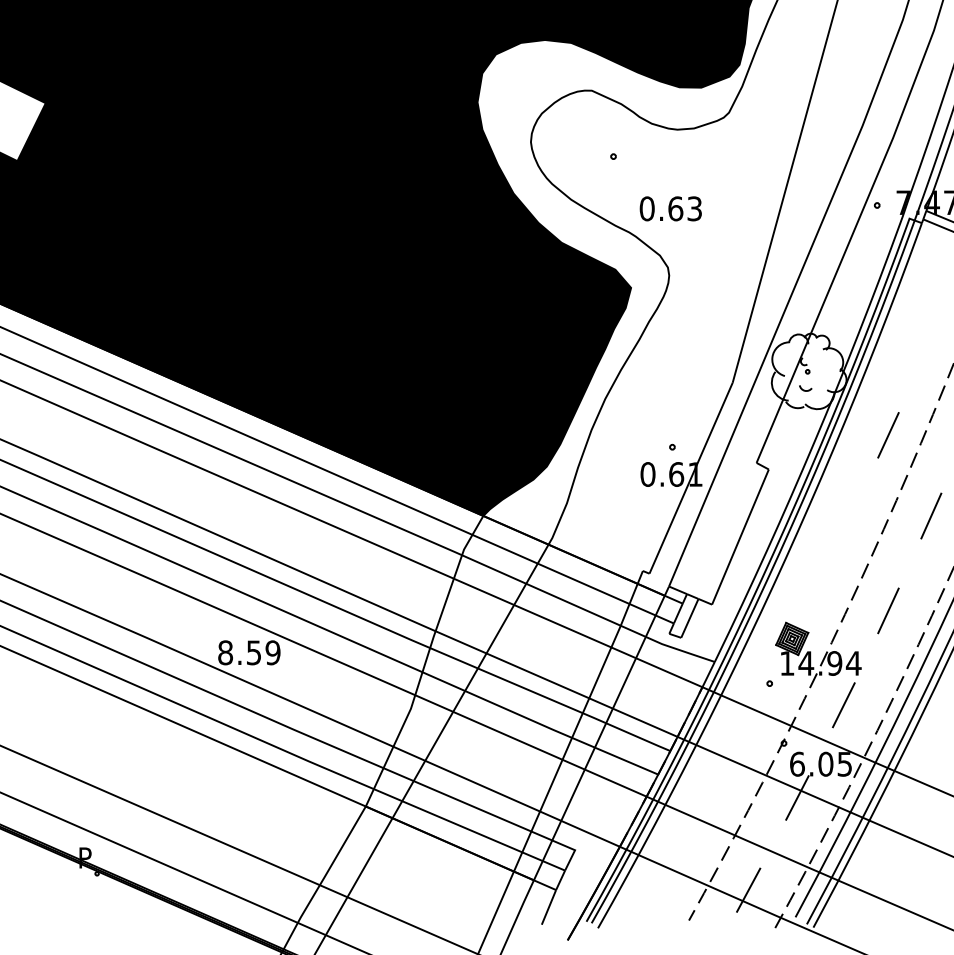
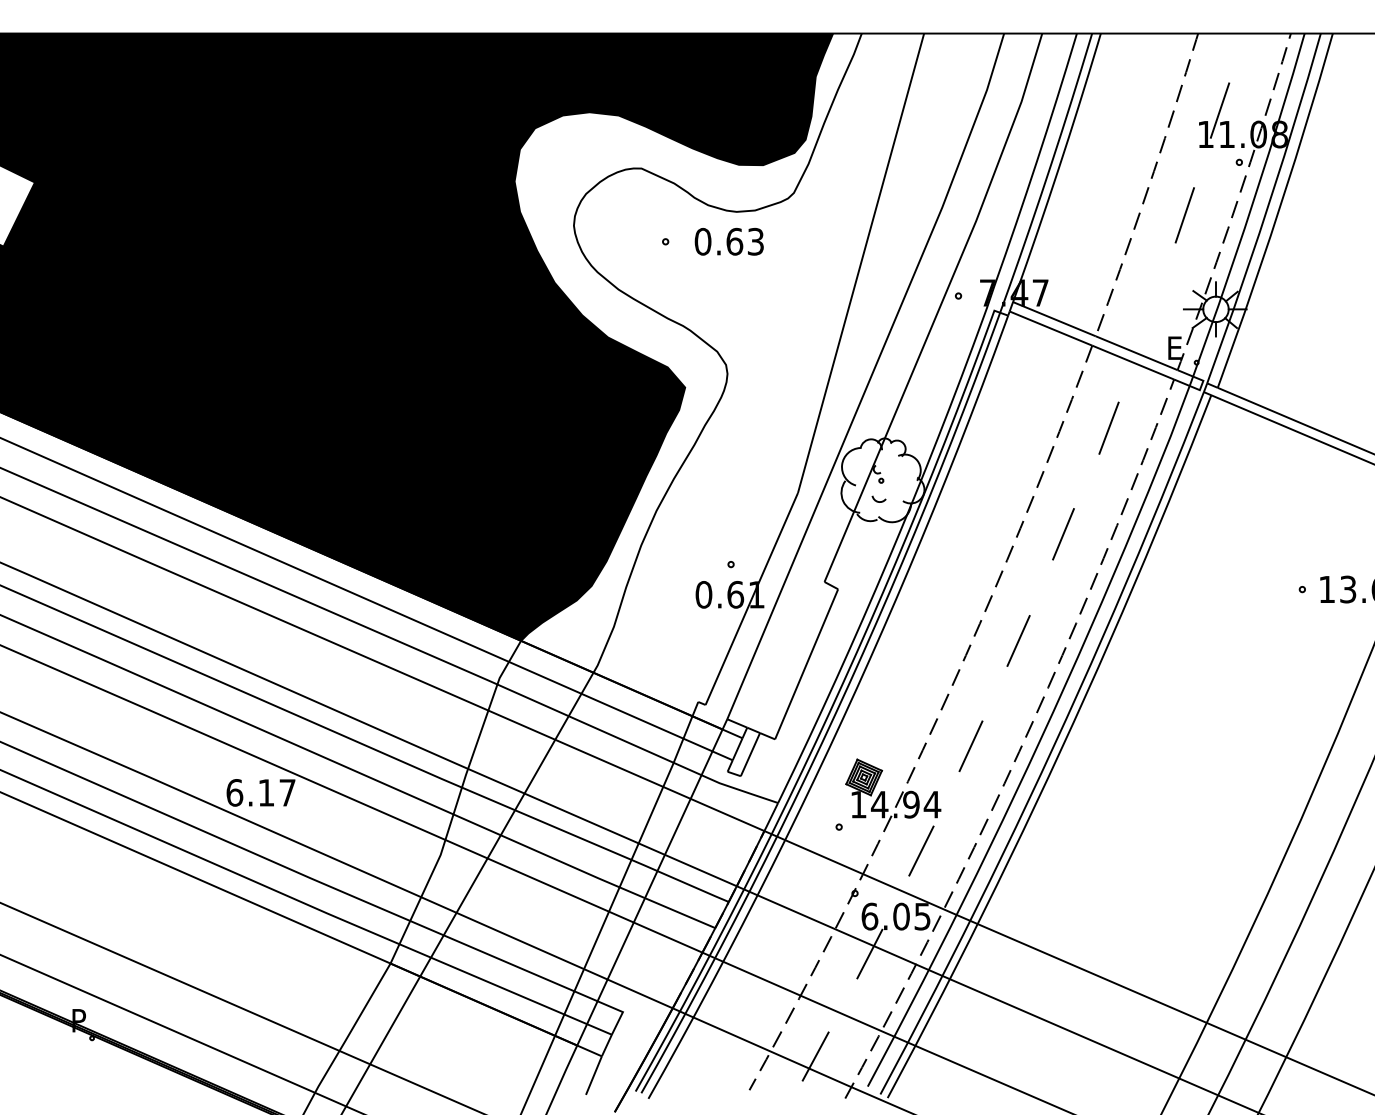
text: (670, 208) -> (728, 241), moved
line: (888, 434) -> (970, 550), removed
text: (248, 652) -> (260, 792), 8.59 -> 6.17

